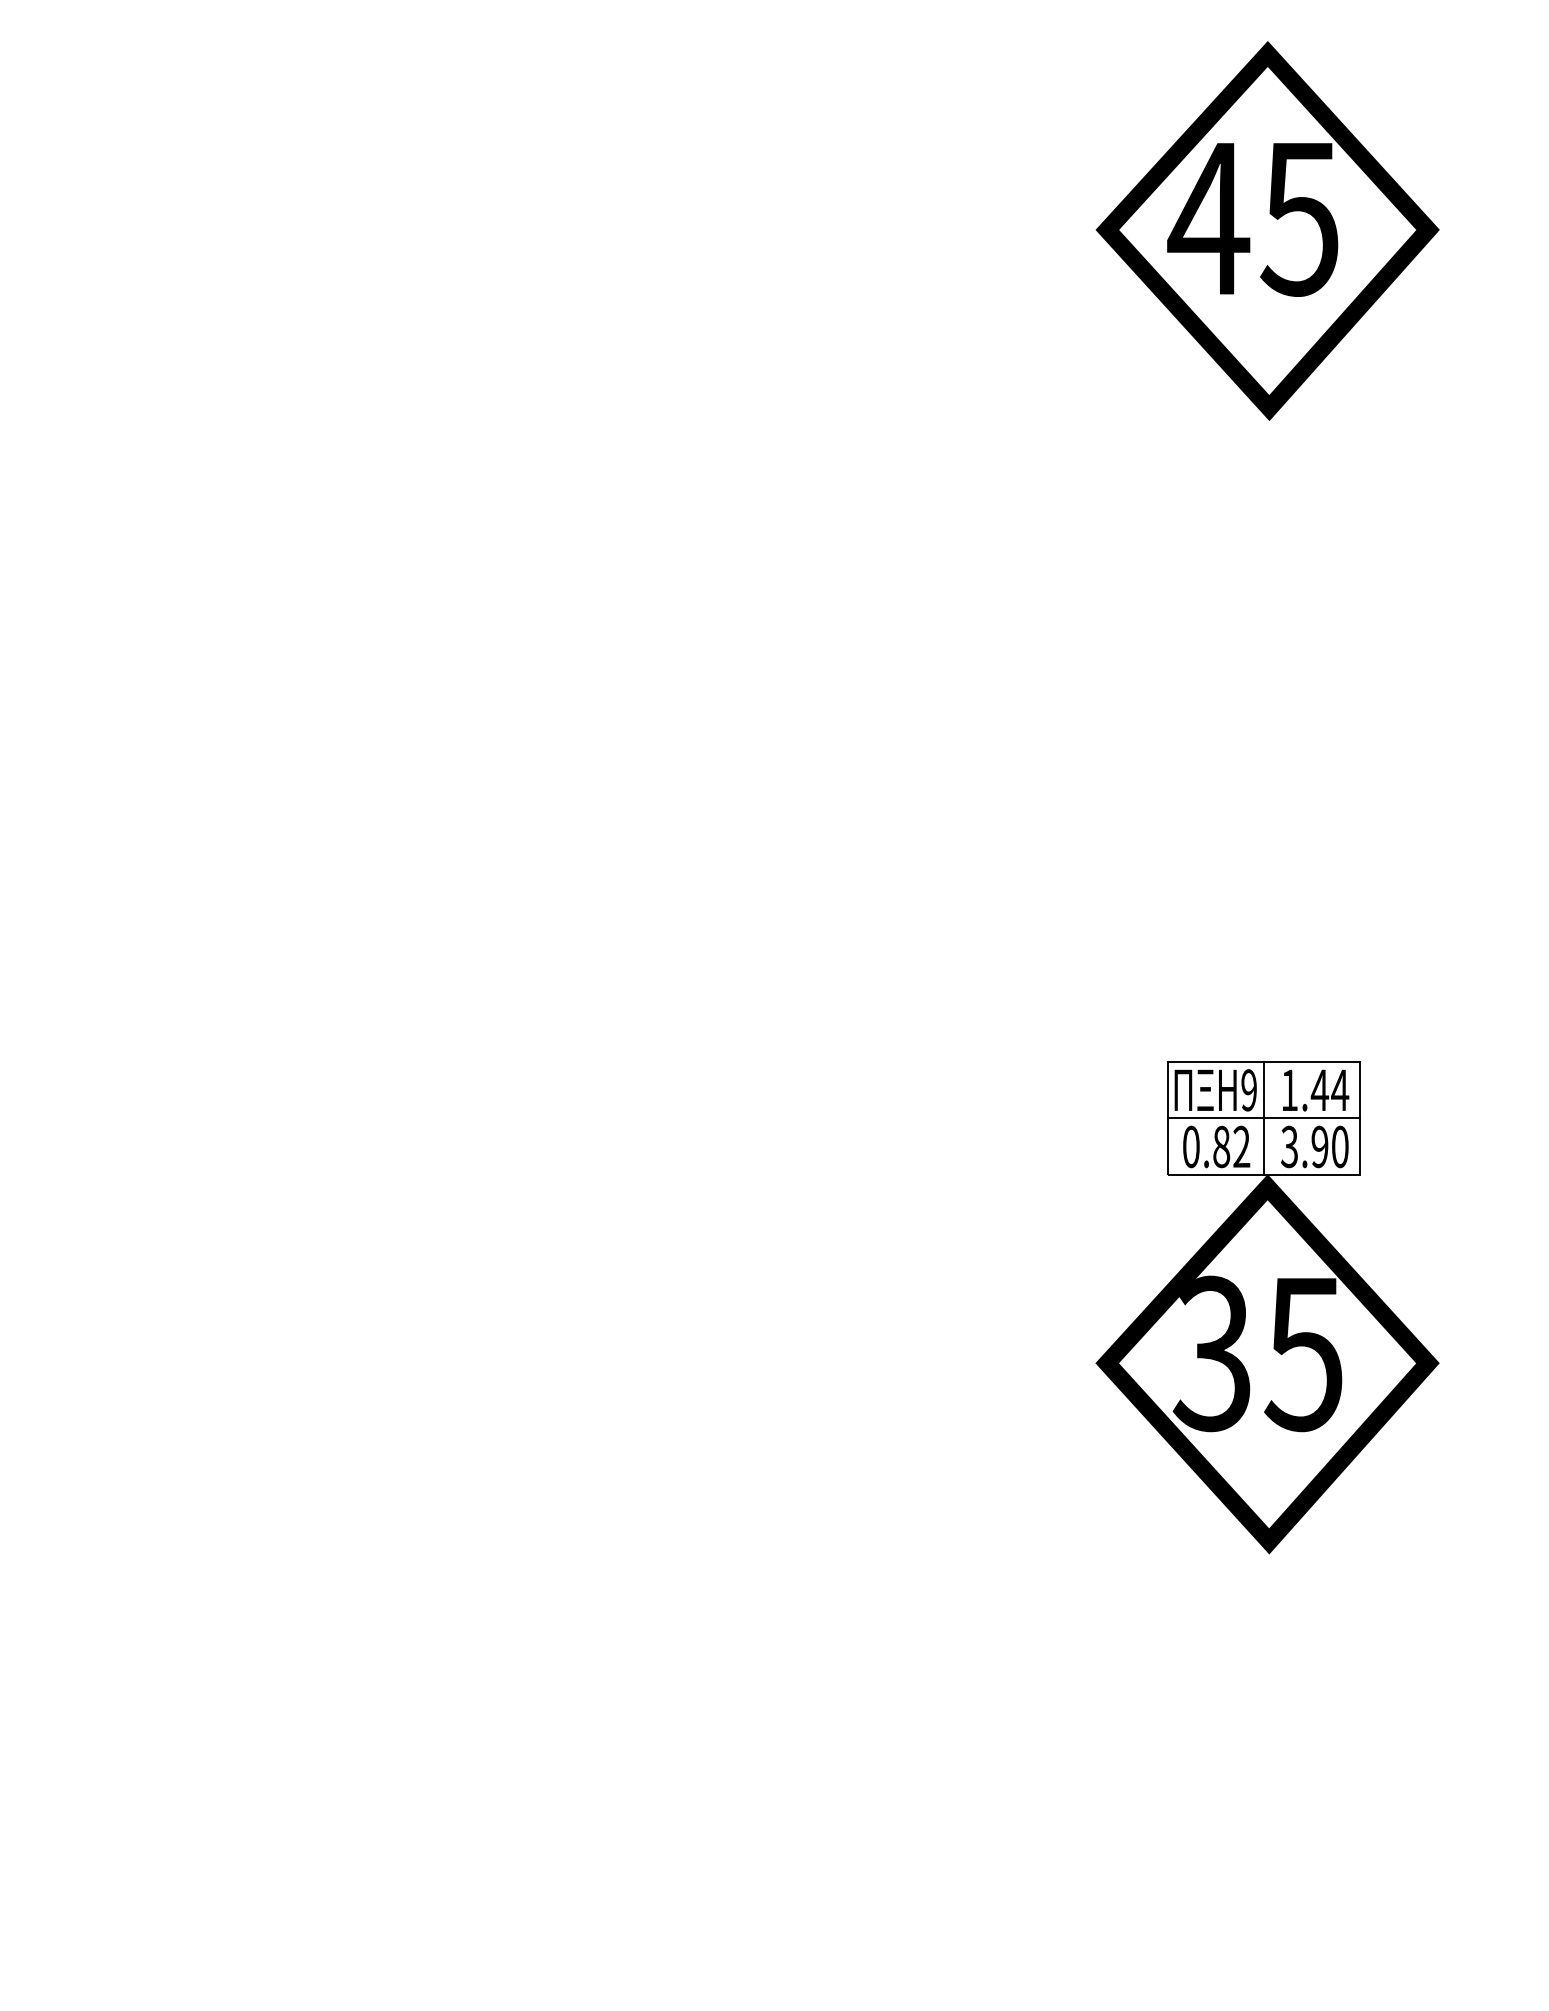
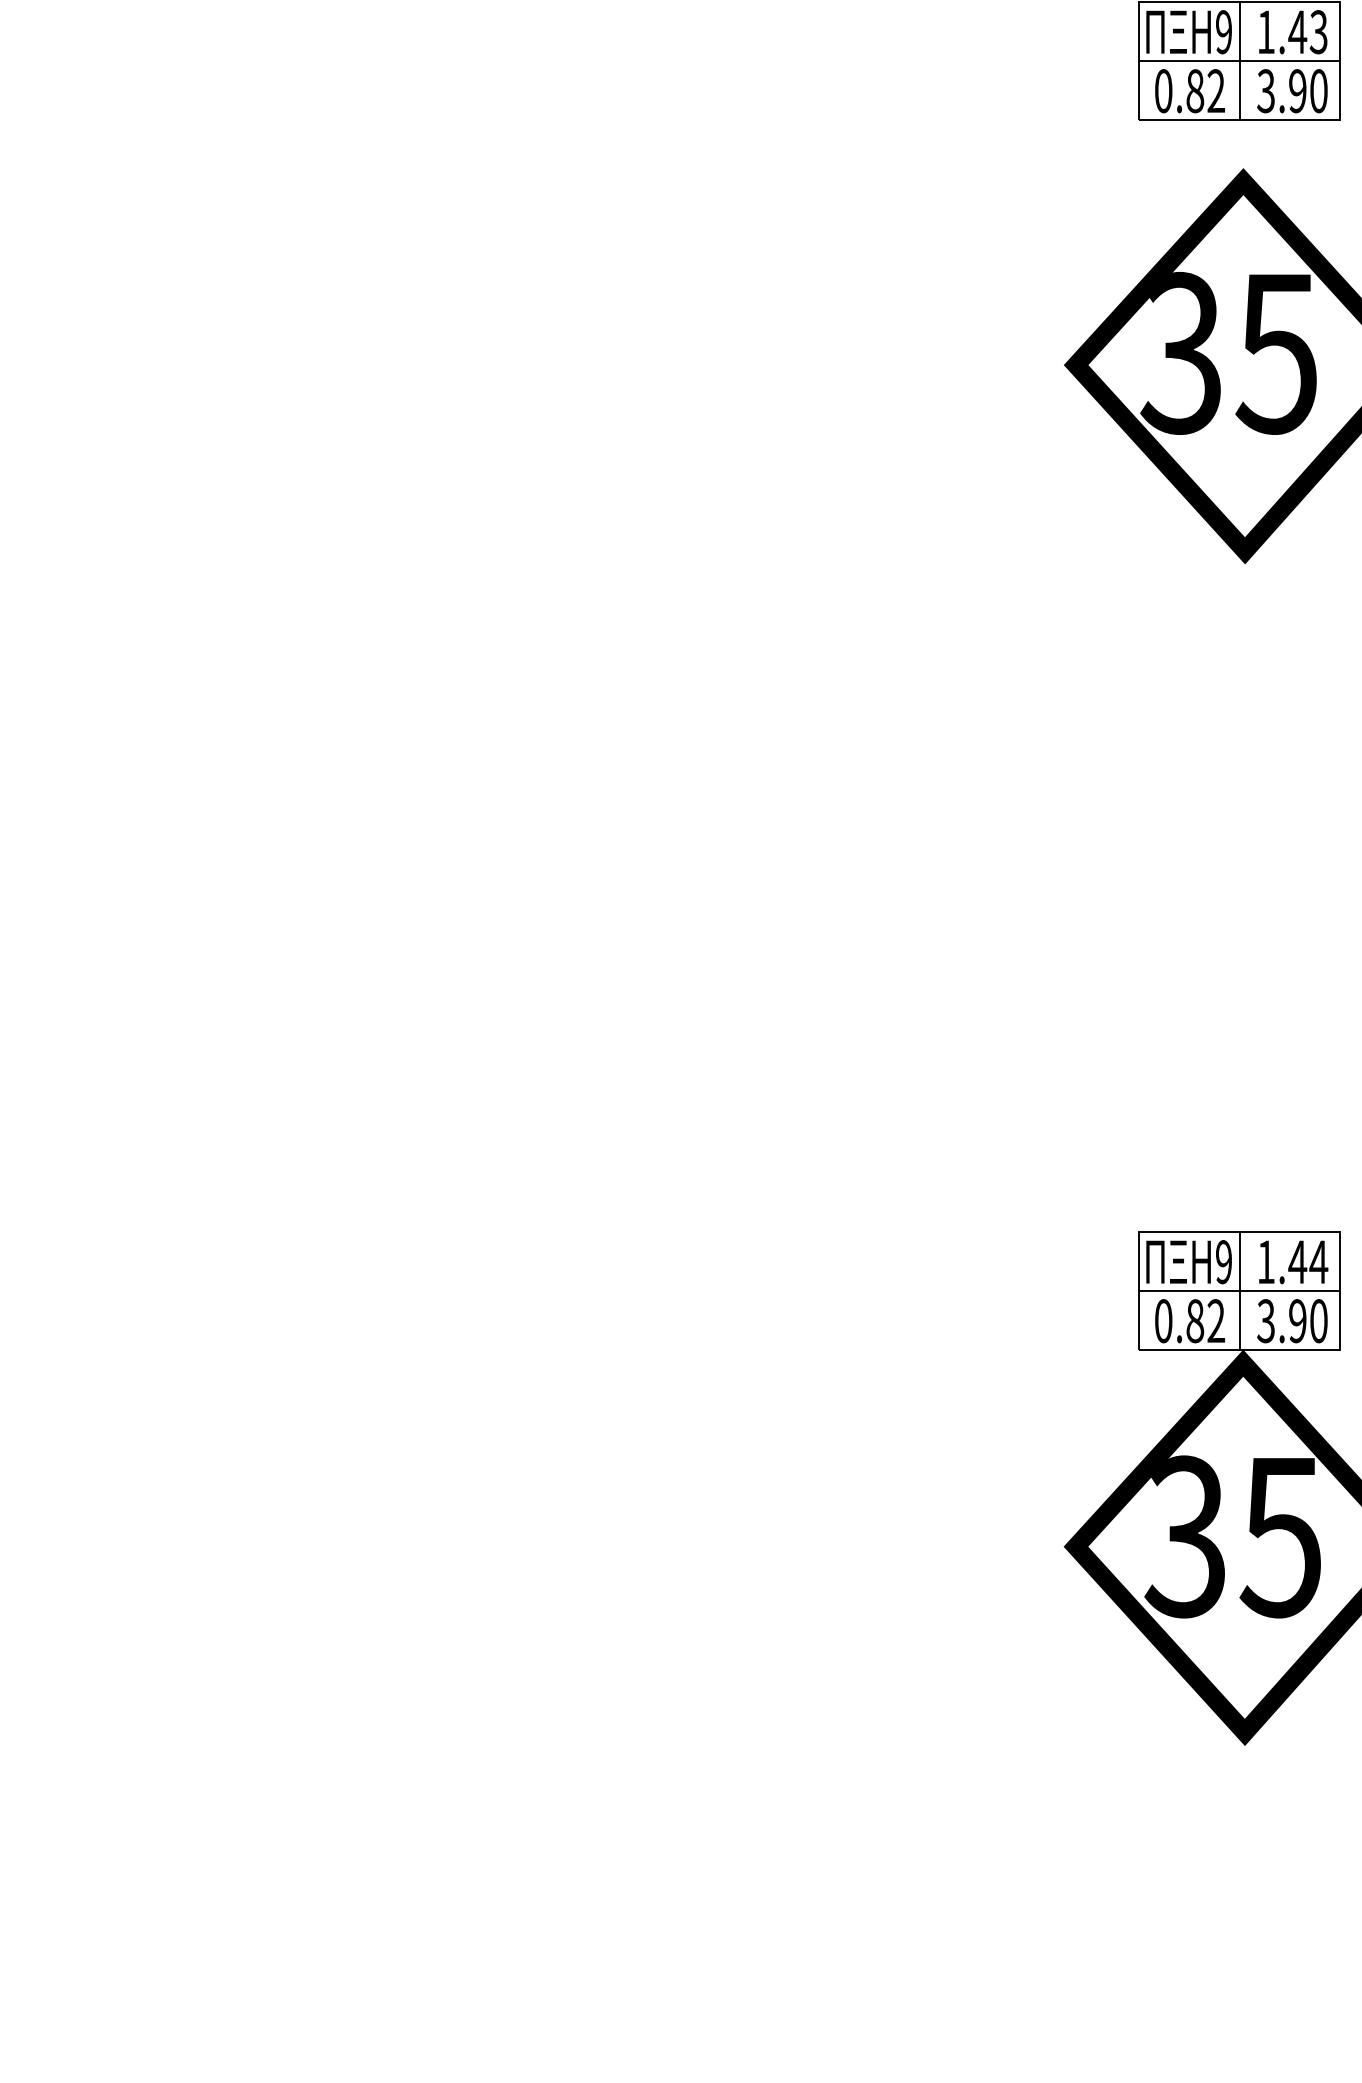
text: (1208, 218) -> (1181, 353), 45 -> 35

